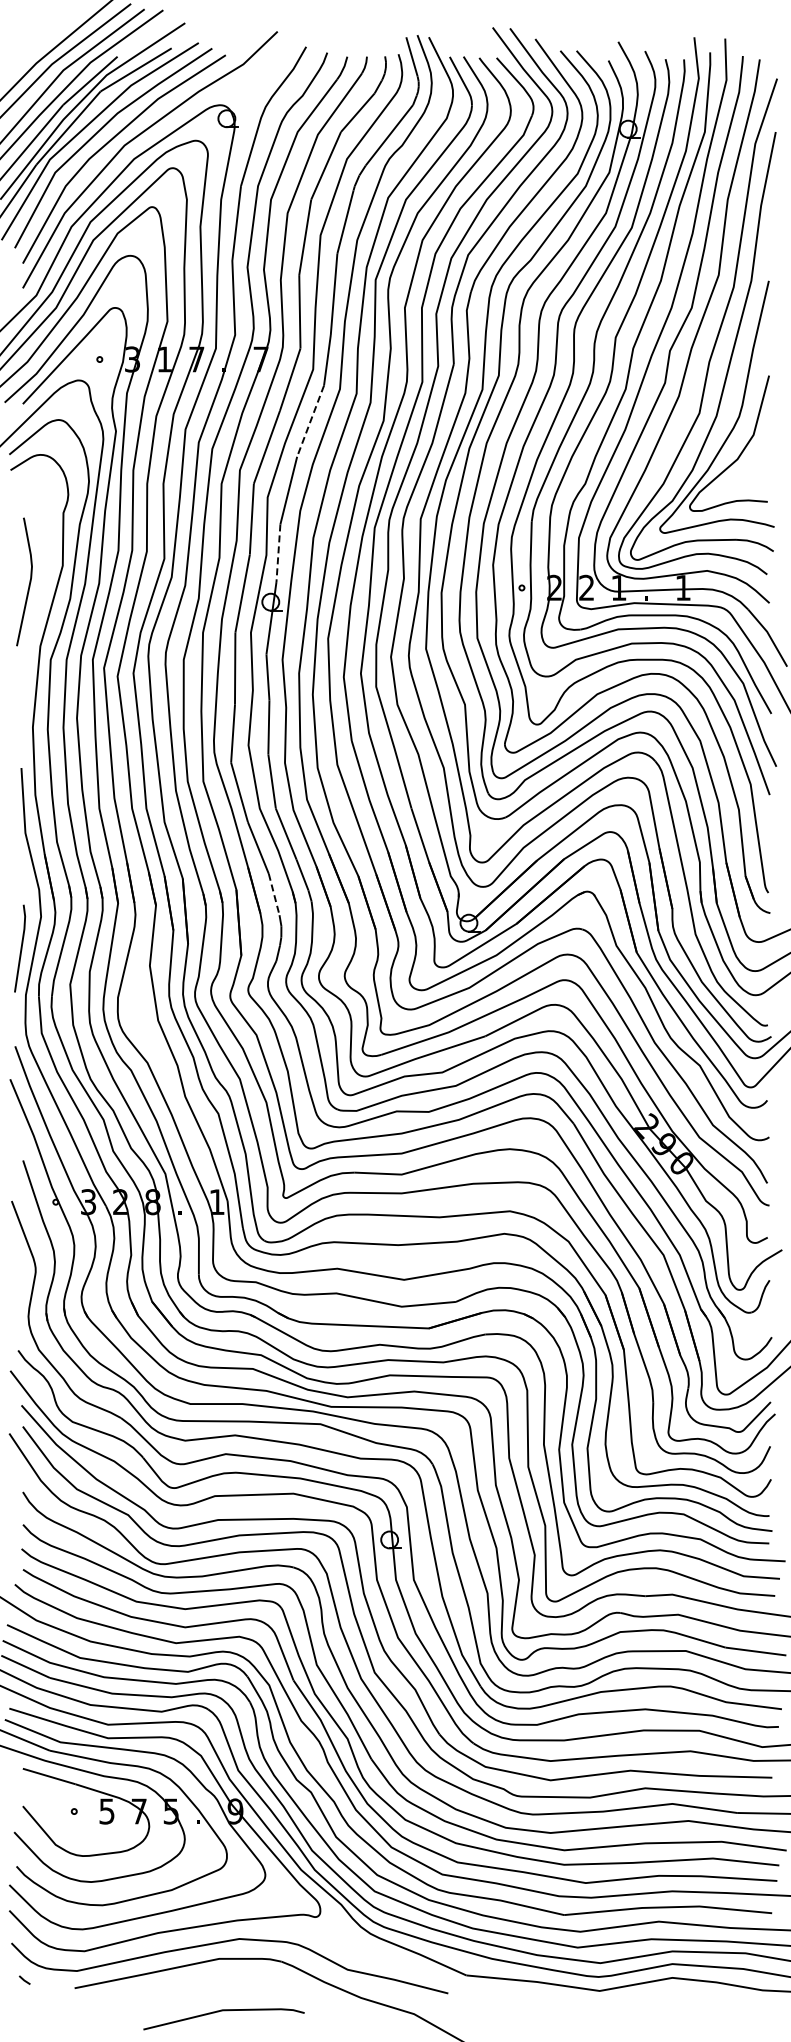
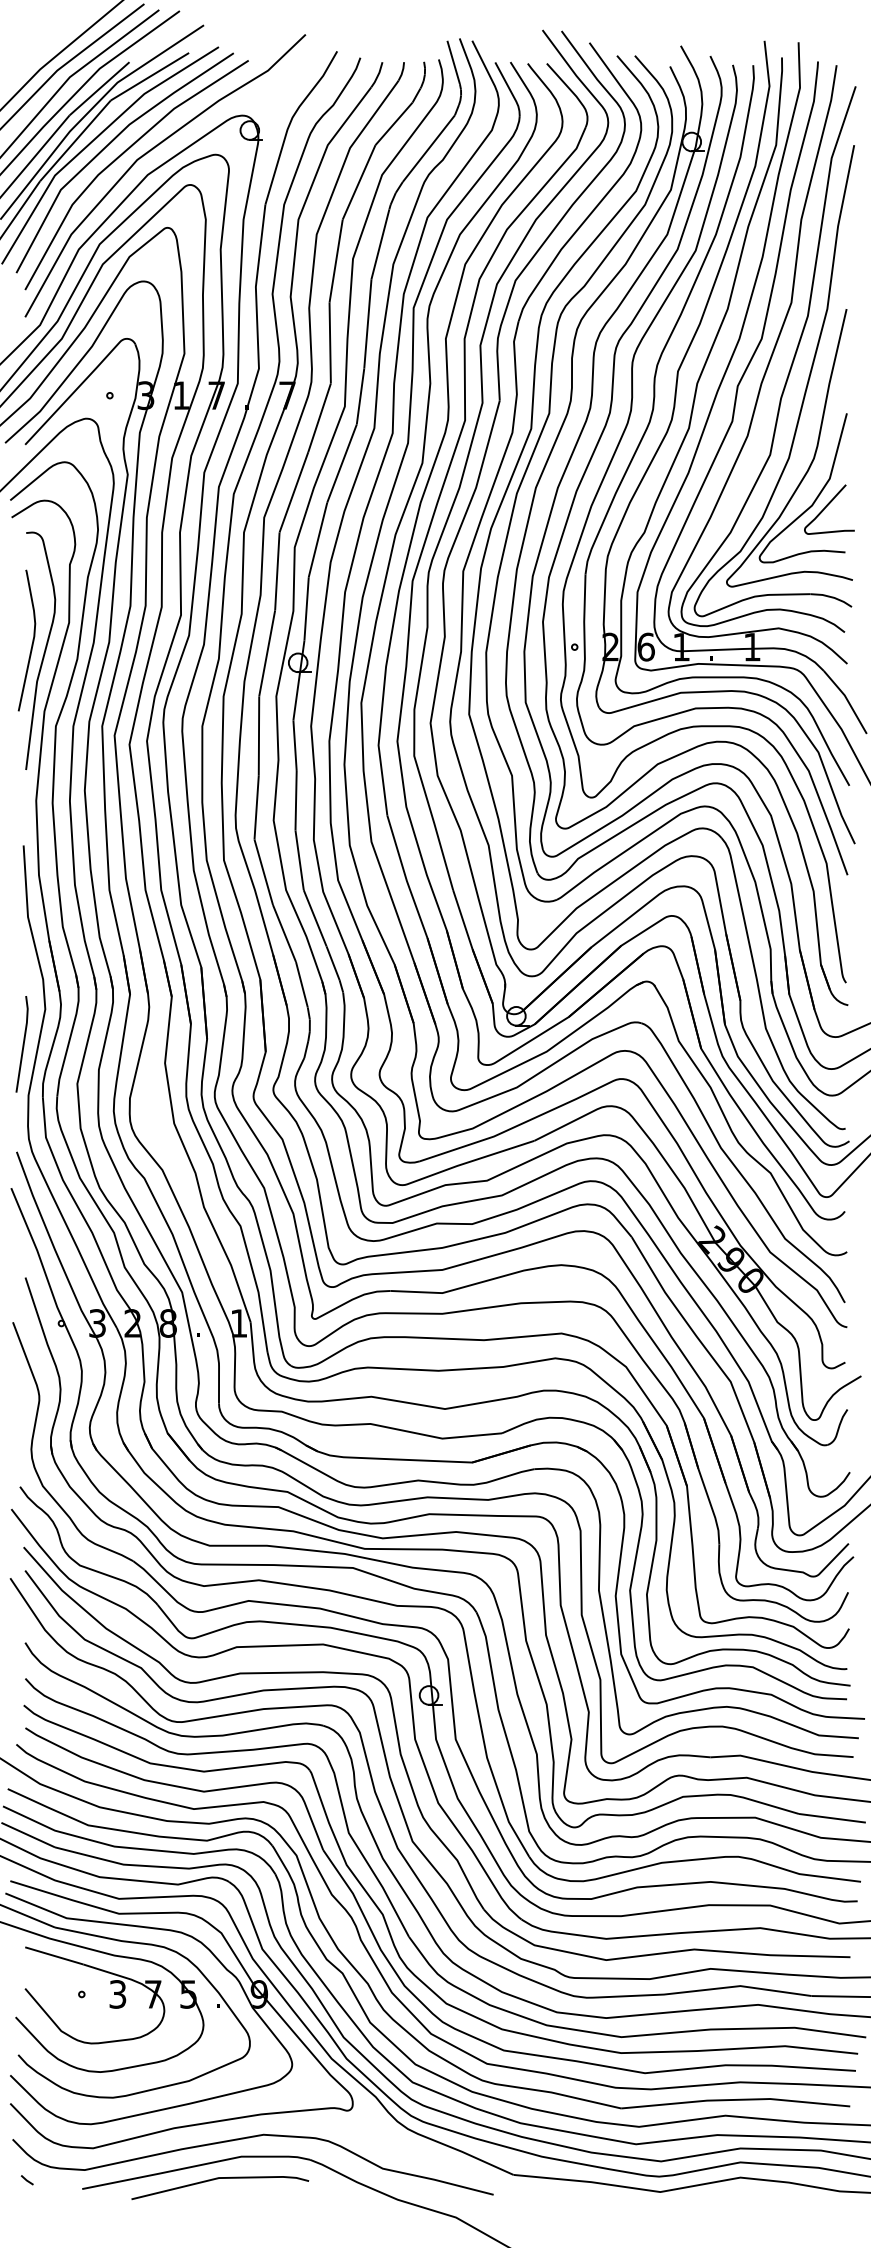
line: (310, 421) -> (341, 463), dashed -> solid
curve: (751, 460) -> (827, 506), added
line: (278, 553) -> (306, 609), dashed -> solid
text: (586, 587) -> (645, 646), 2 -> 6
curve: (39, 592) -> (43, 652), added
line: (274, 895) -> (302, 985), dashed -> solid
text: (107, 1810) -> (118, 1993), 5 -> 3
line: (223, 2011) -> (219, 2179), moved

